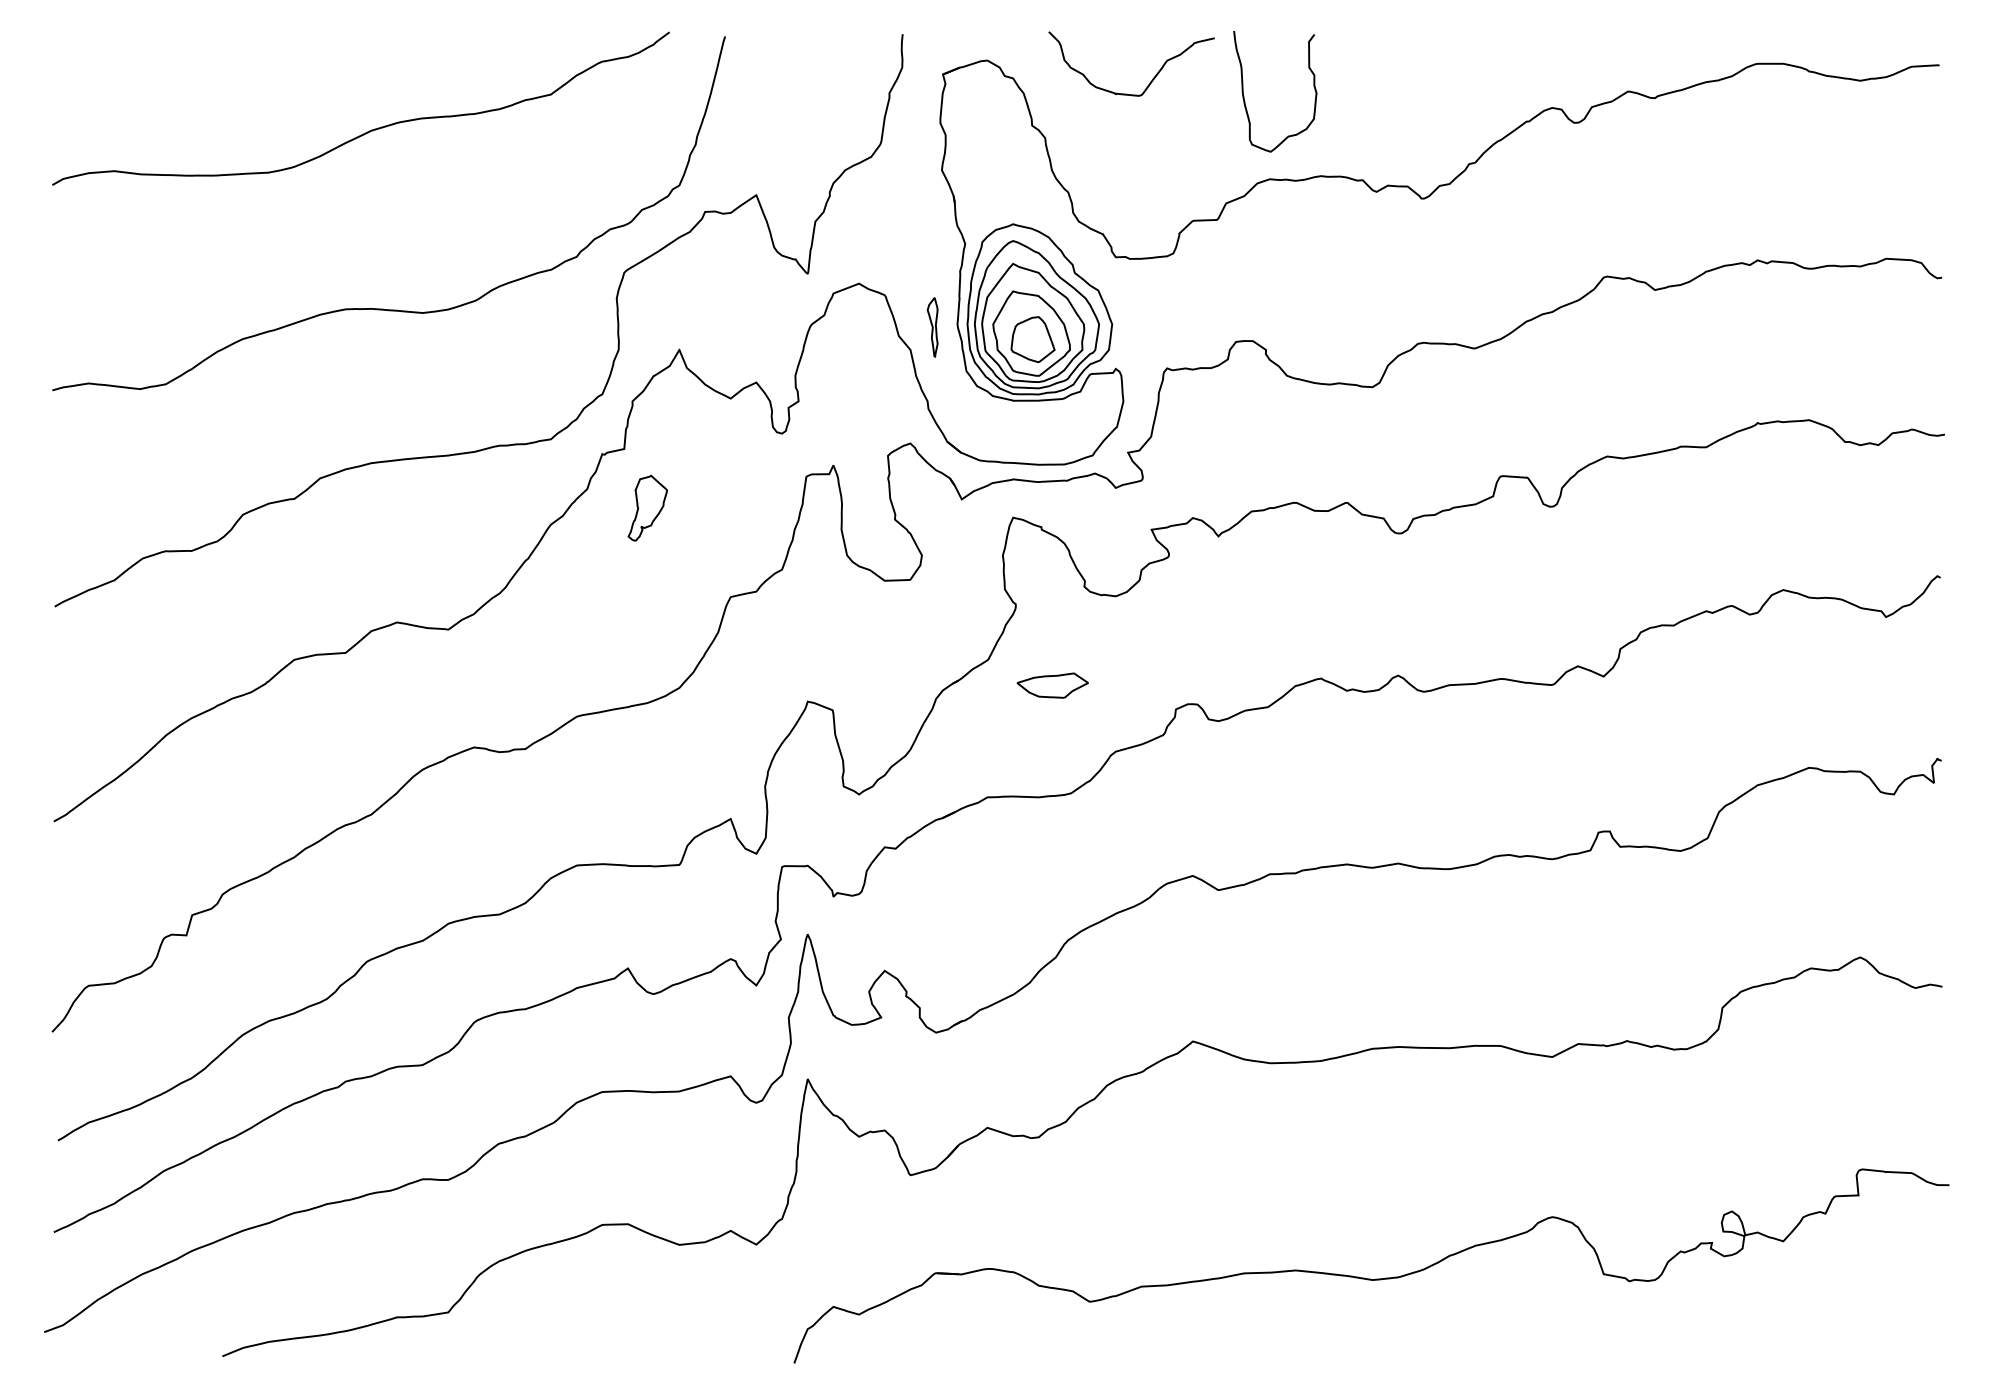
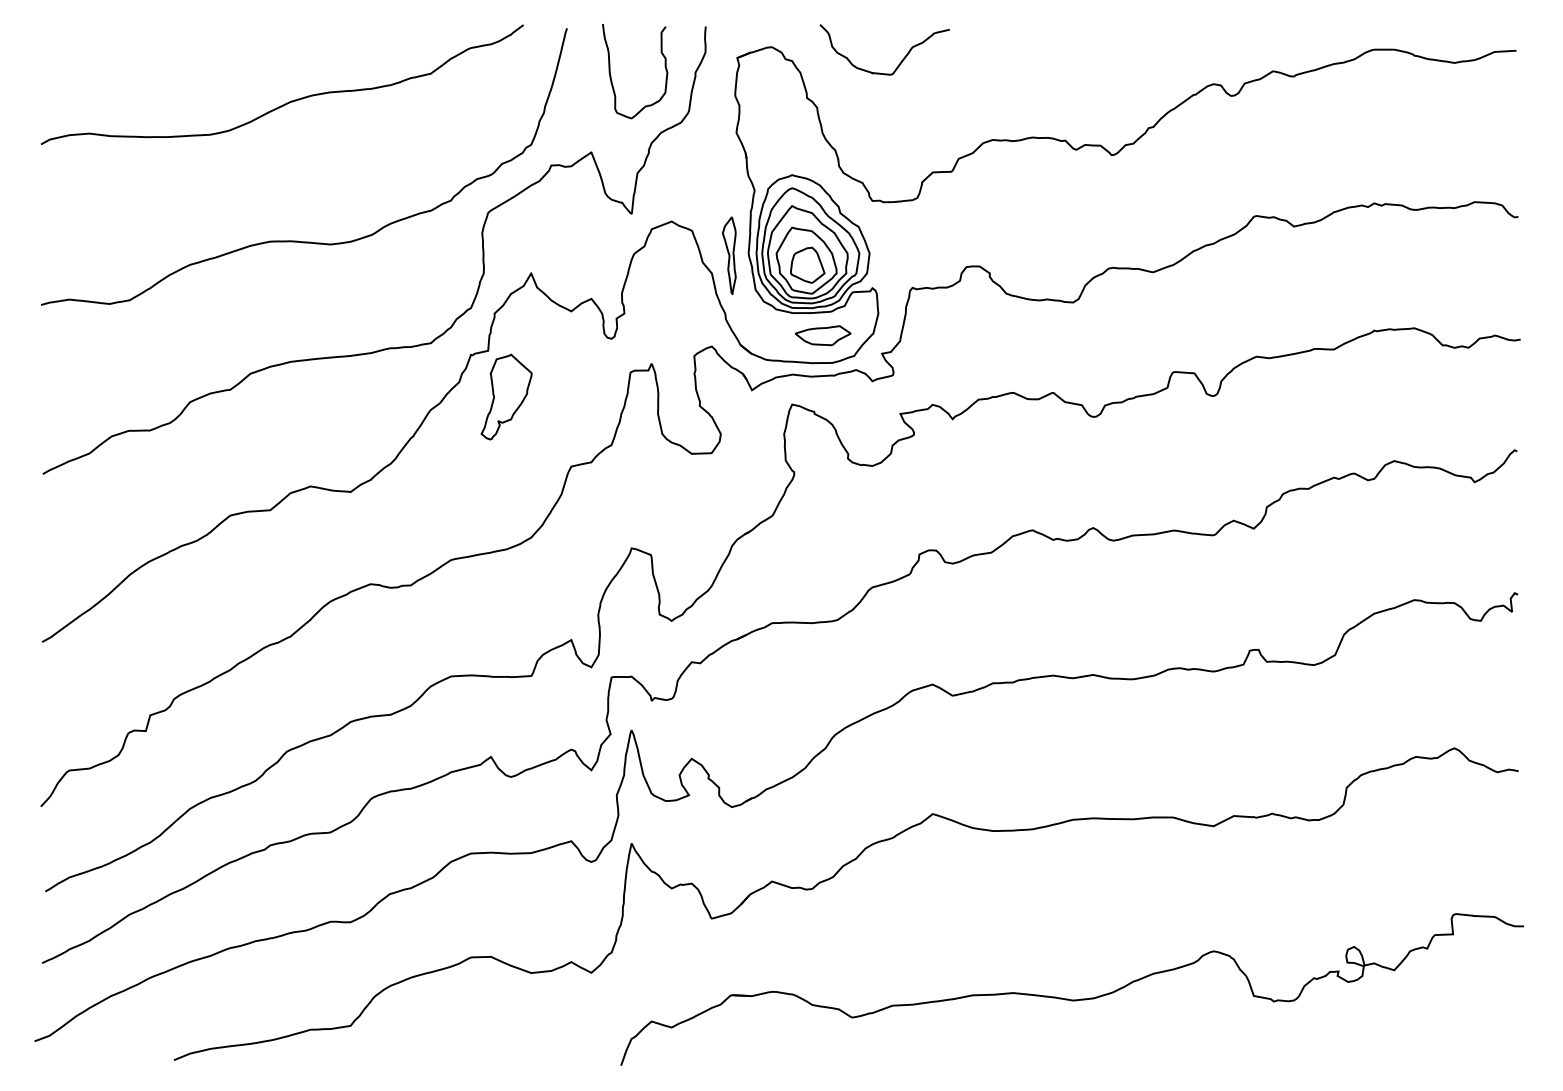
curve: (1244, 96) -> (611, 75), moved
part: (932, 327) -> (729, 255), size x1.67
part: (647, 508) -> (506, 397), size x1.67
part: (1052, 685) -> (822, 335), moved

